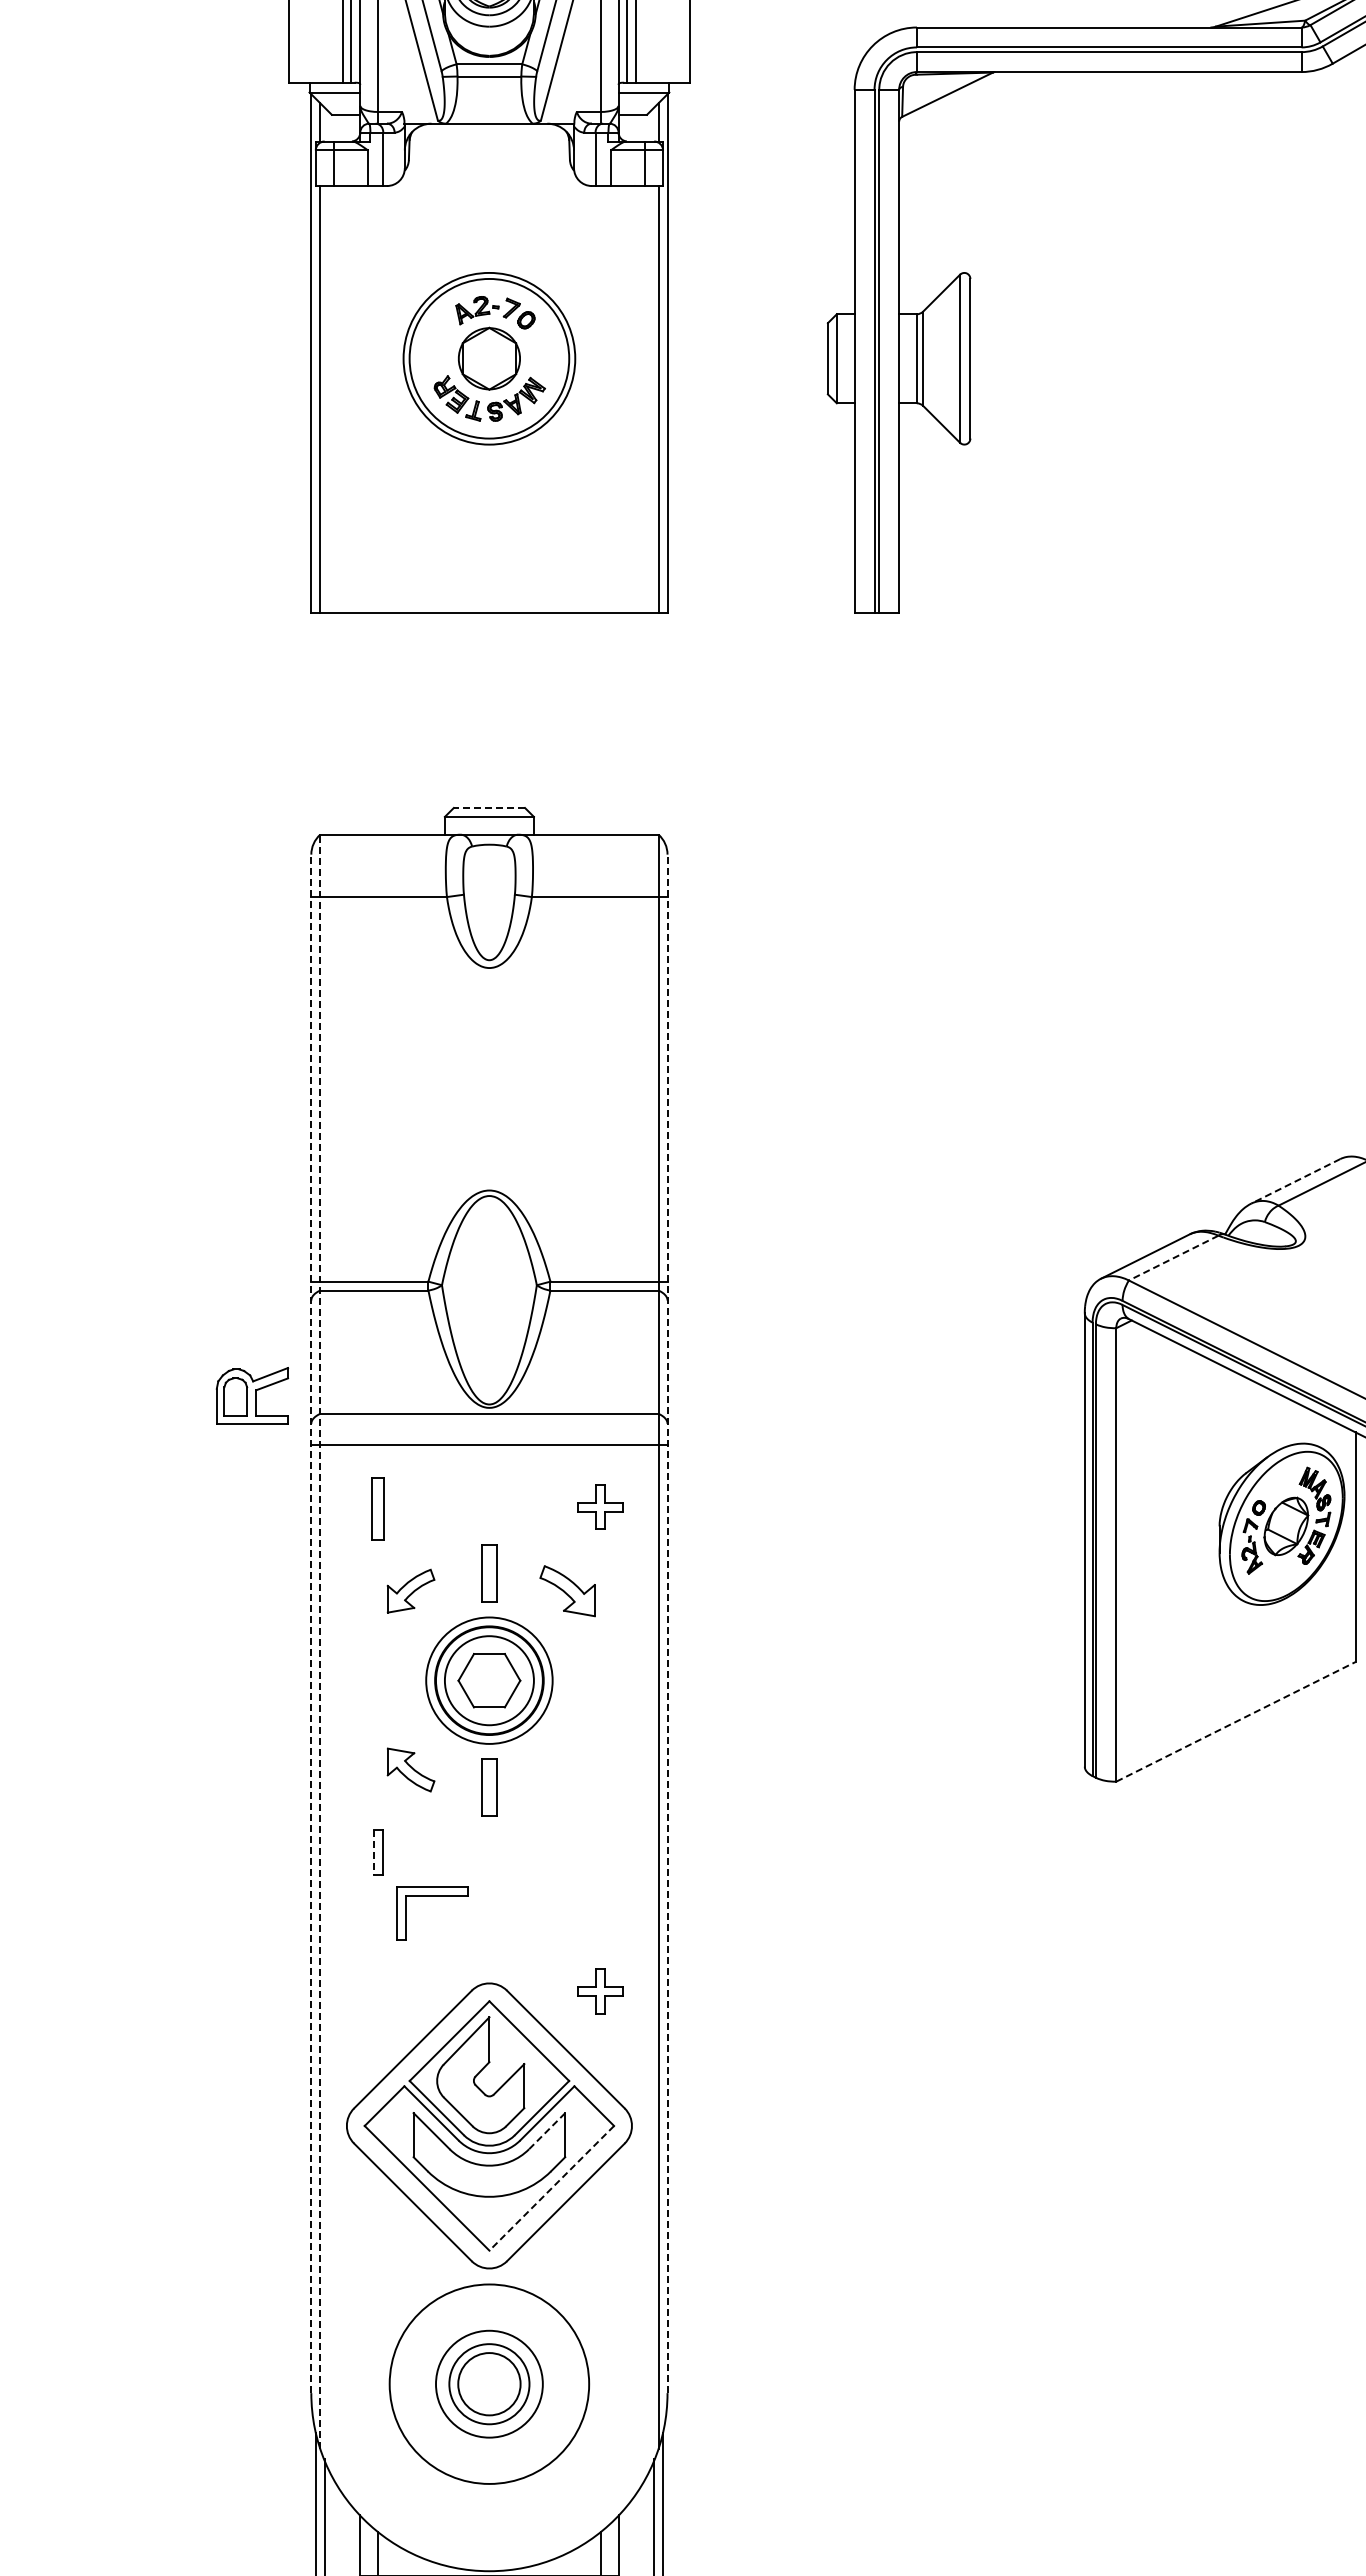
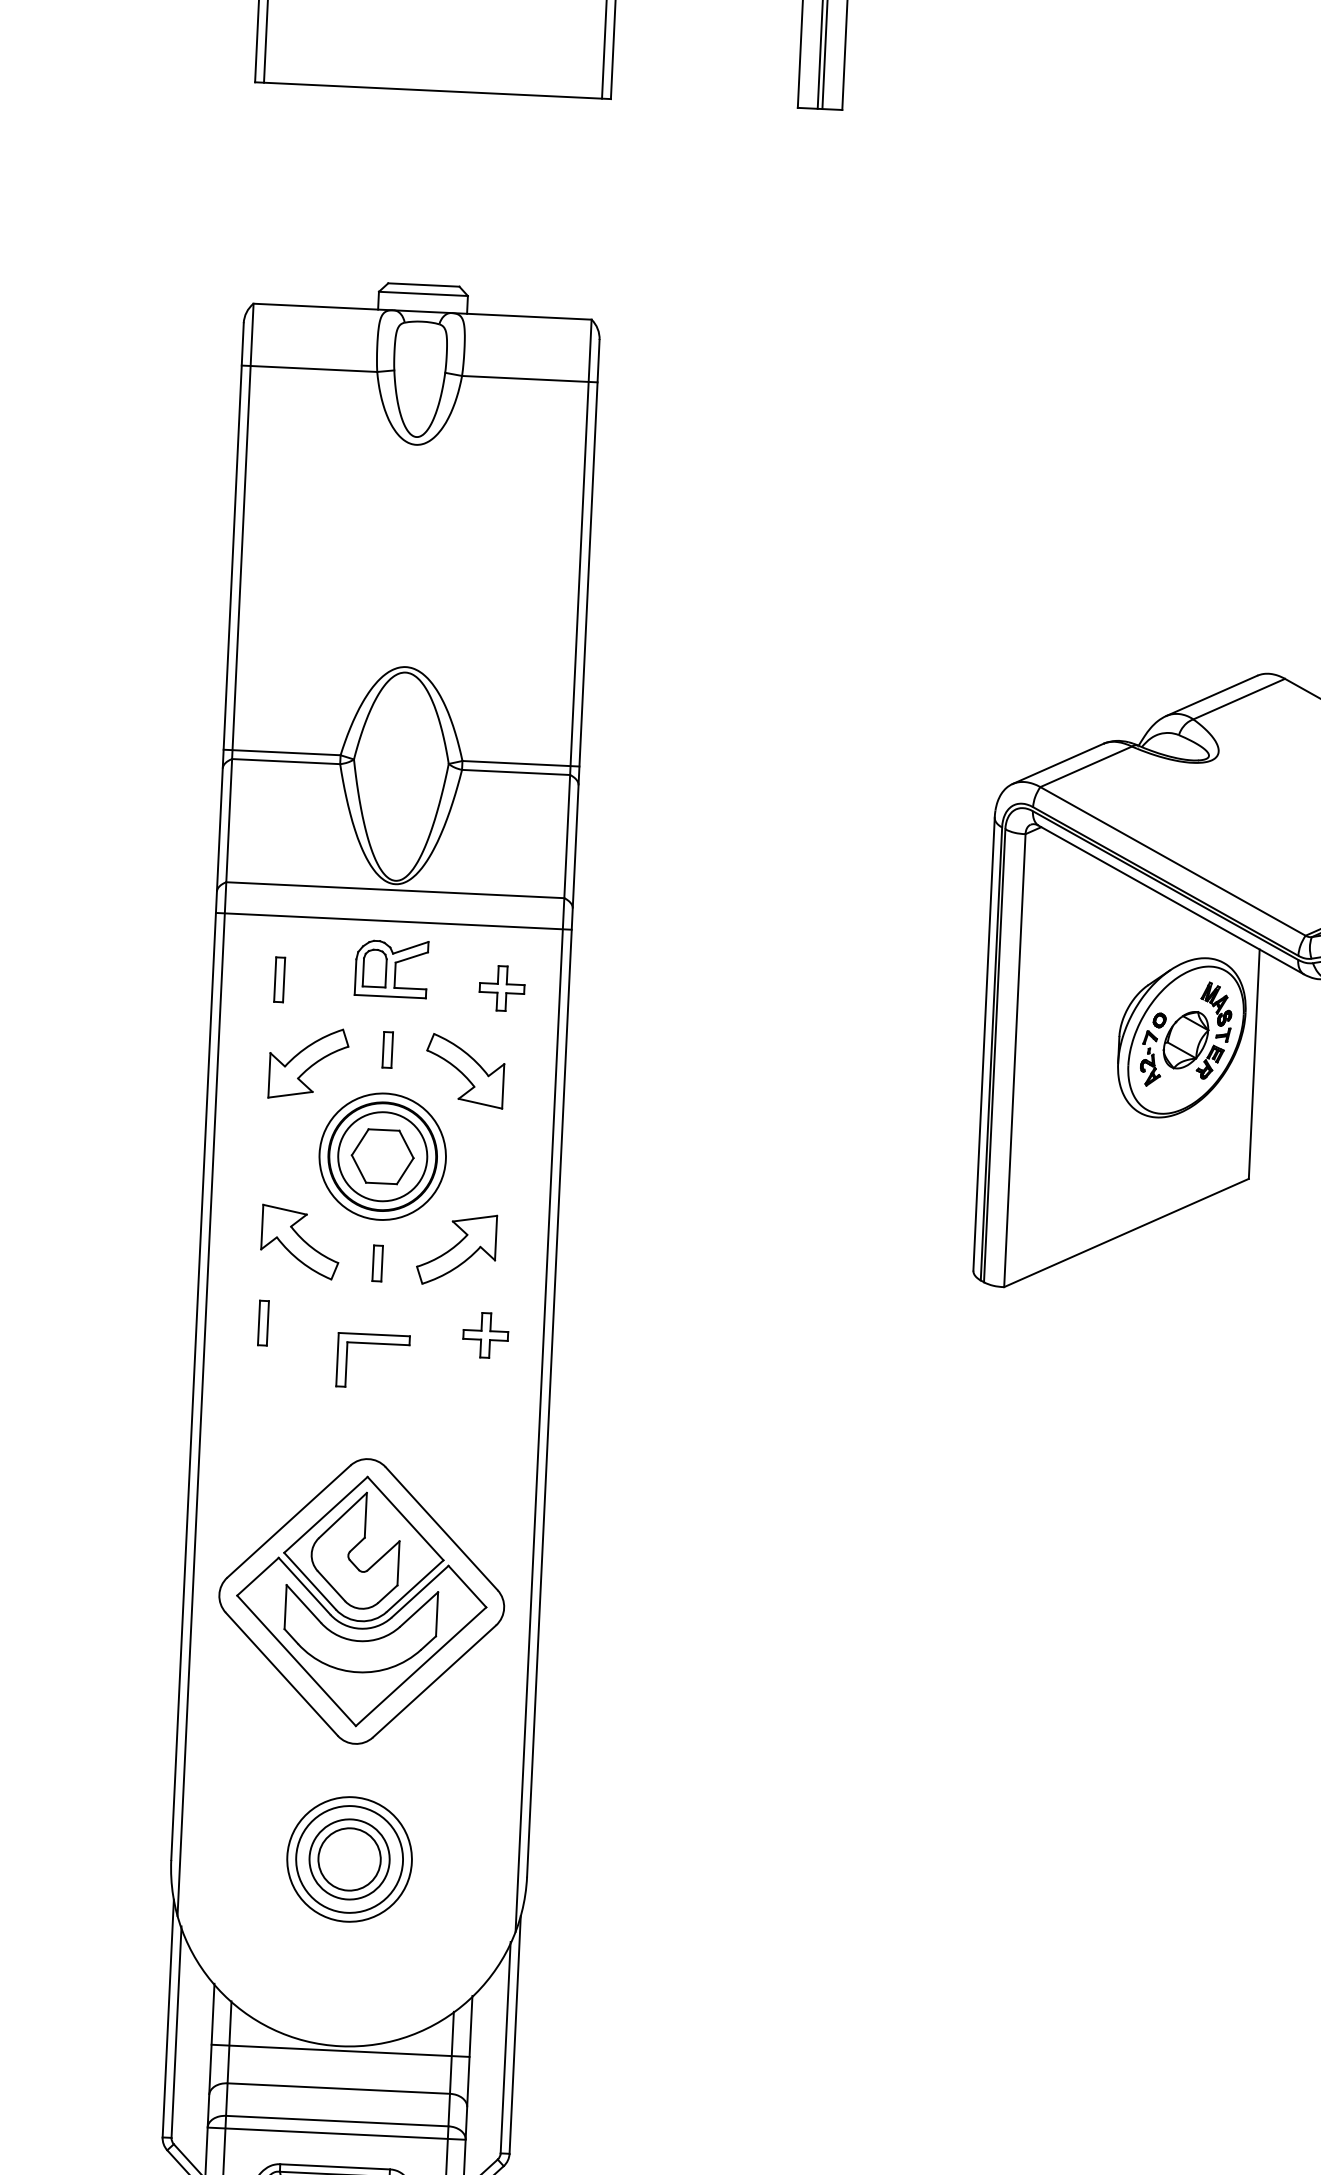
line: (489, 808) -> (423, 285), dashed -> solid
line: (1295, 1181) -> (1211, 696), dashed -> solid
line: (1173, 1258) -> (1085, 767), dashed -> solid
part: (252, 1395) -> (391, 967), moved
part: (378, 1508) -> (280, 979), size x0.71
part: (489, 1573) -> (387, 1049), size x0.62
part: (410, 1590) -> (308, 1062), size x1.67
part: (567, 1590) -> (464, 1070), size x1.43
line: (311, 1623) -> (207, 1091), dashed -> solid
line: (667, 1623) -> (563, 1107), dashed -> solid
line: (320, 1641) -> (215, 1109), dashed -> solid
line: (1235, 1721) -> (1126, 1232), dashed -> solid
part: (410, 1769) -> (299, 1241), size x1.67
part: (567, 1769) -> (456, 1249), added
part: (489, 1787) -> (377, 1263), size x0.62
line: (373, 1853) -> (258, 1323), dashed -> solid
part: (432, 1896) -> (373, 1344), moved
part: (600, 1991) -> (485, 1335), moved
line: (547, 2131) -> (419, 1609), dashed -> solid
line: (551, 2188) -> (420, 1666), dashed -> solid
circle: (489, 2383) -> (349, 1858), size x0.62

